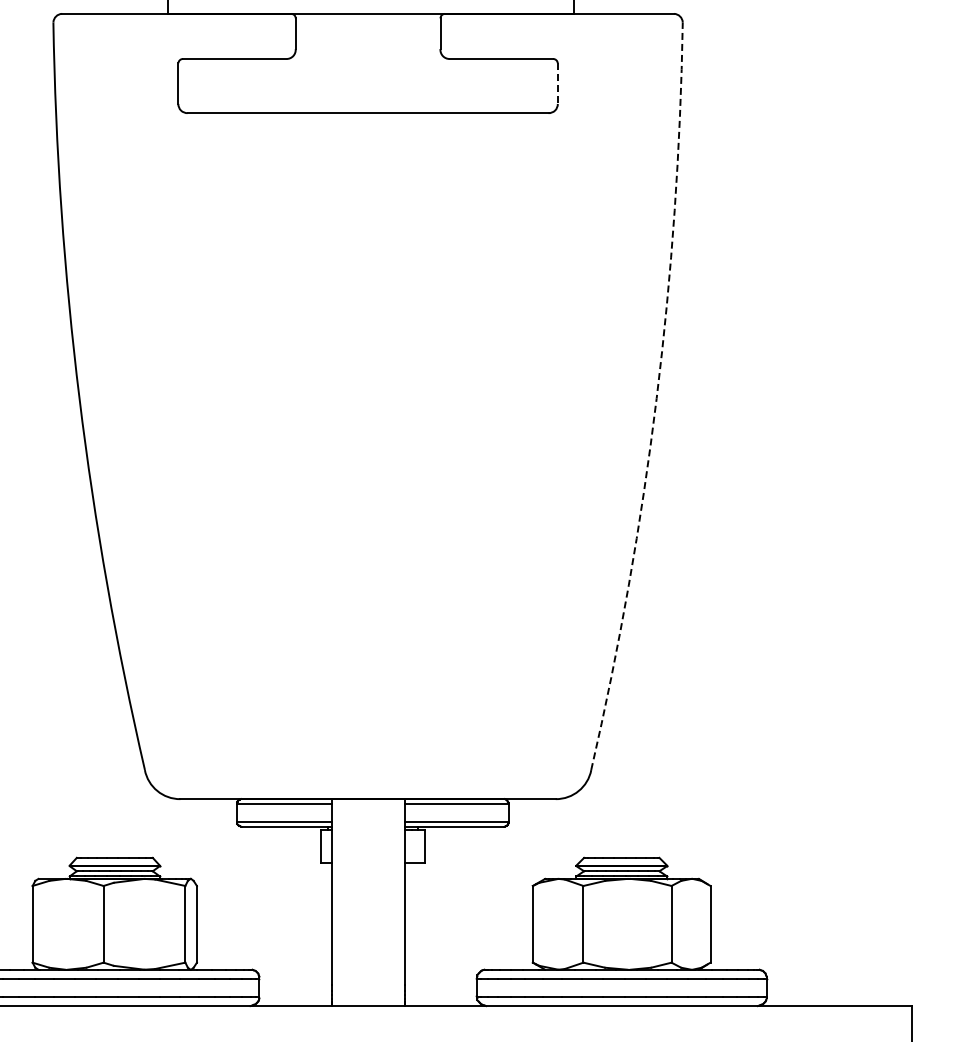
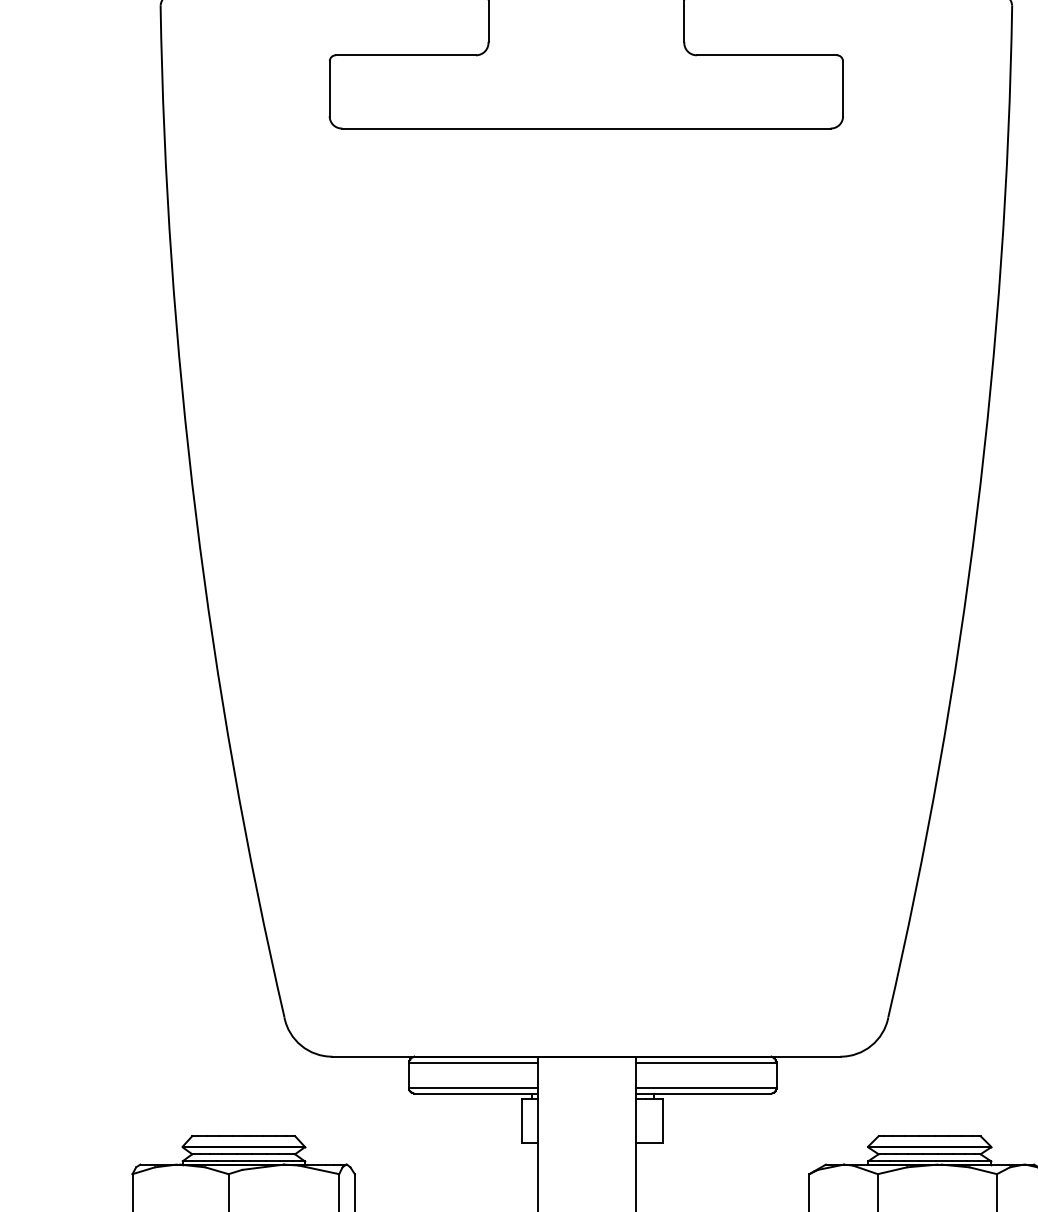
line: (557, 83) -> (842, 88), dashed -> solid
arc: (656, 398) -> (976, 514), dashed -> solid

